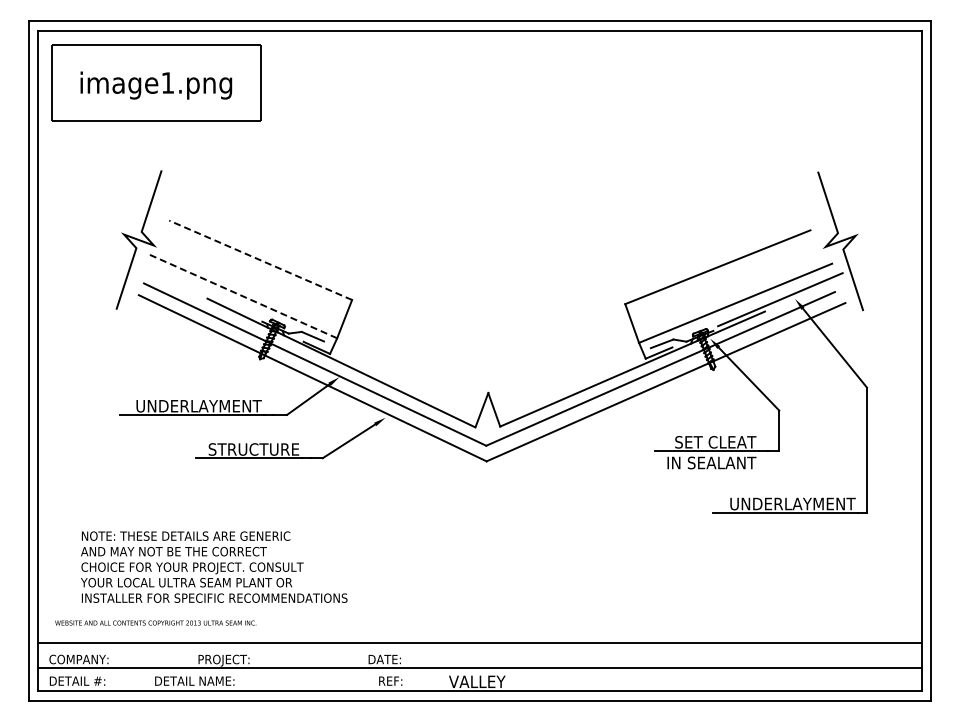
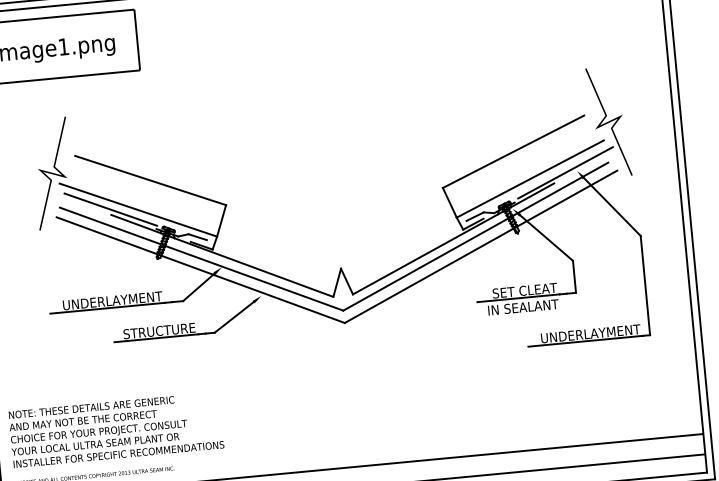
line: (260, 260) -> (150, 180), dashed -> solid
line: (207, 291) -> (110, 209), added
line: (241, 295) -> (138, 209), dashed -> solid
text: (214, 566) -> (116, 429), moved

